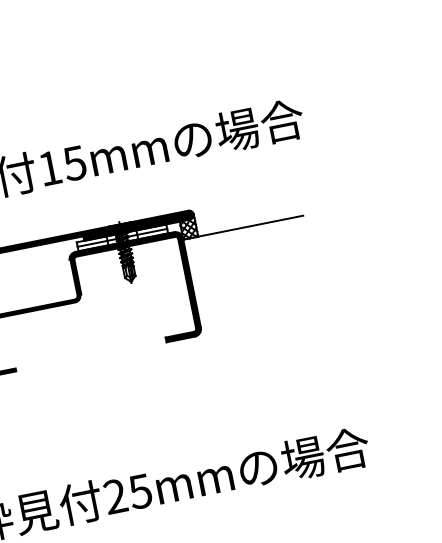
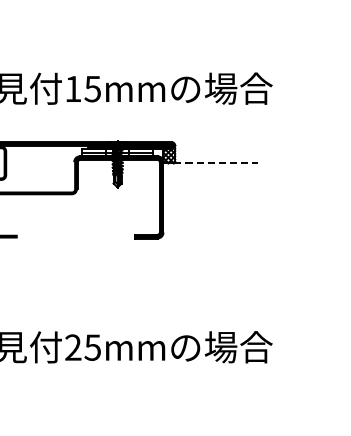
line: (244, 227) -> (211, 163), solid -> dashed

